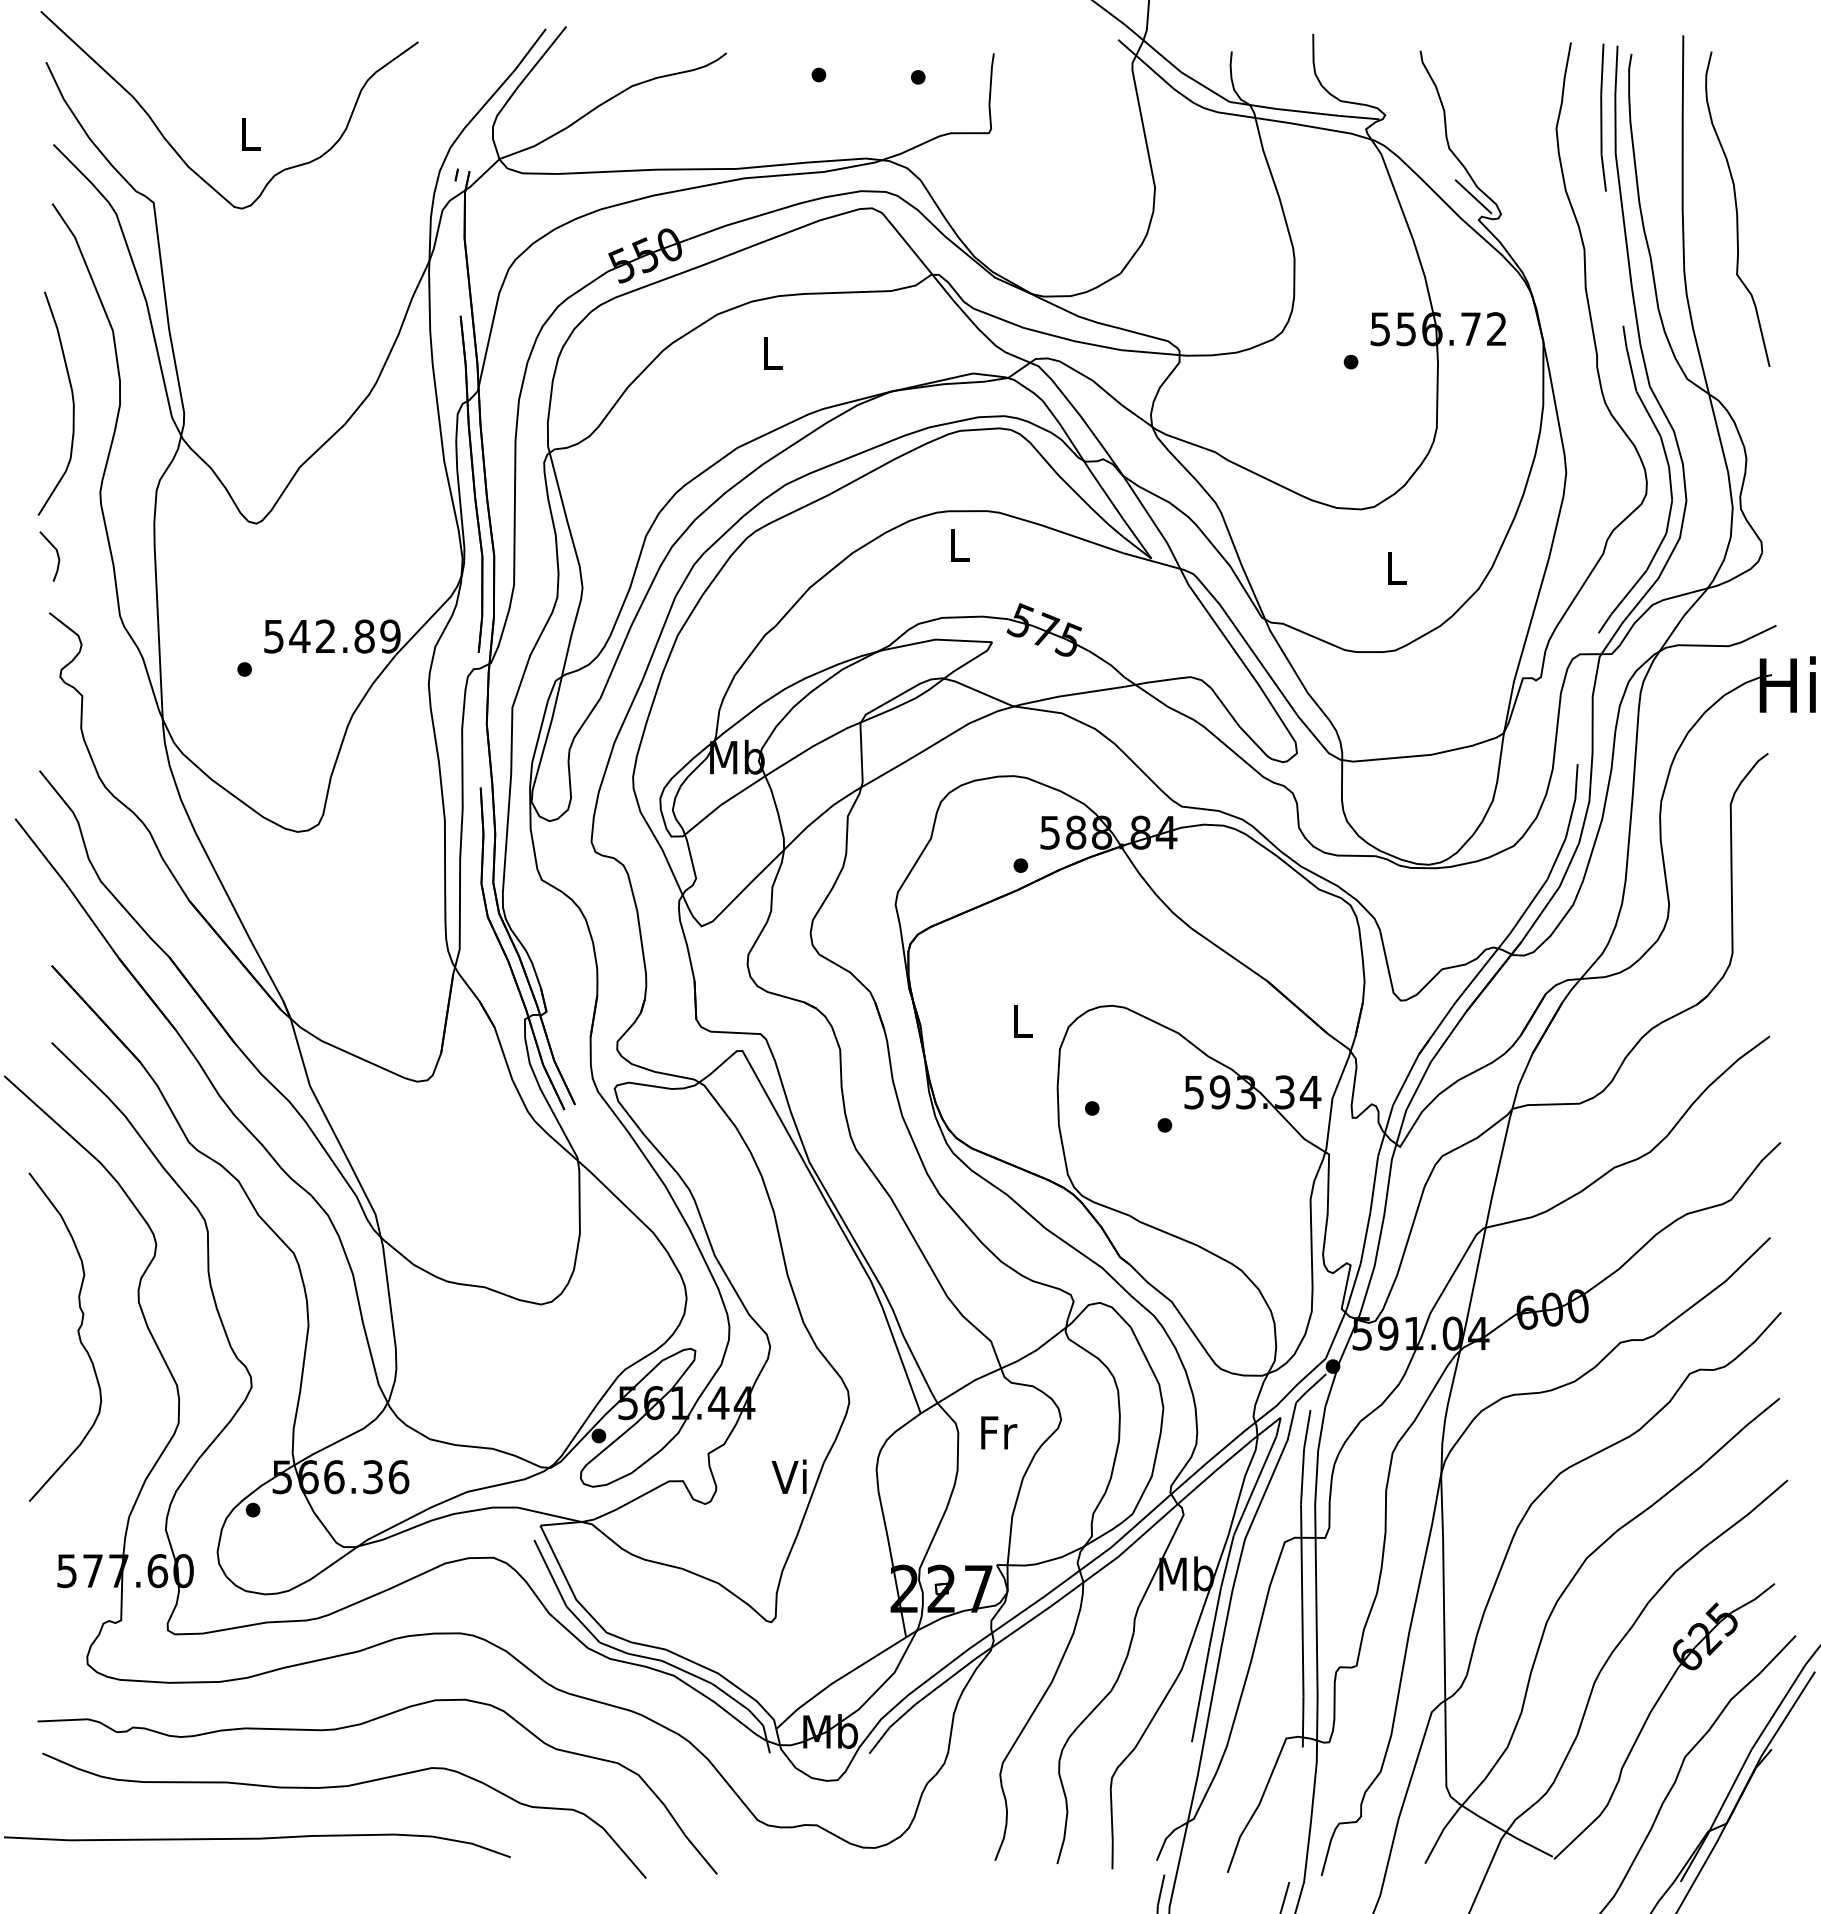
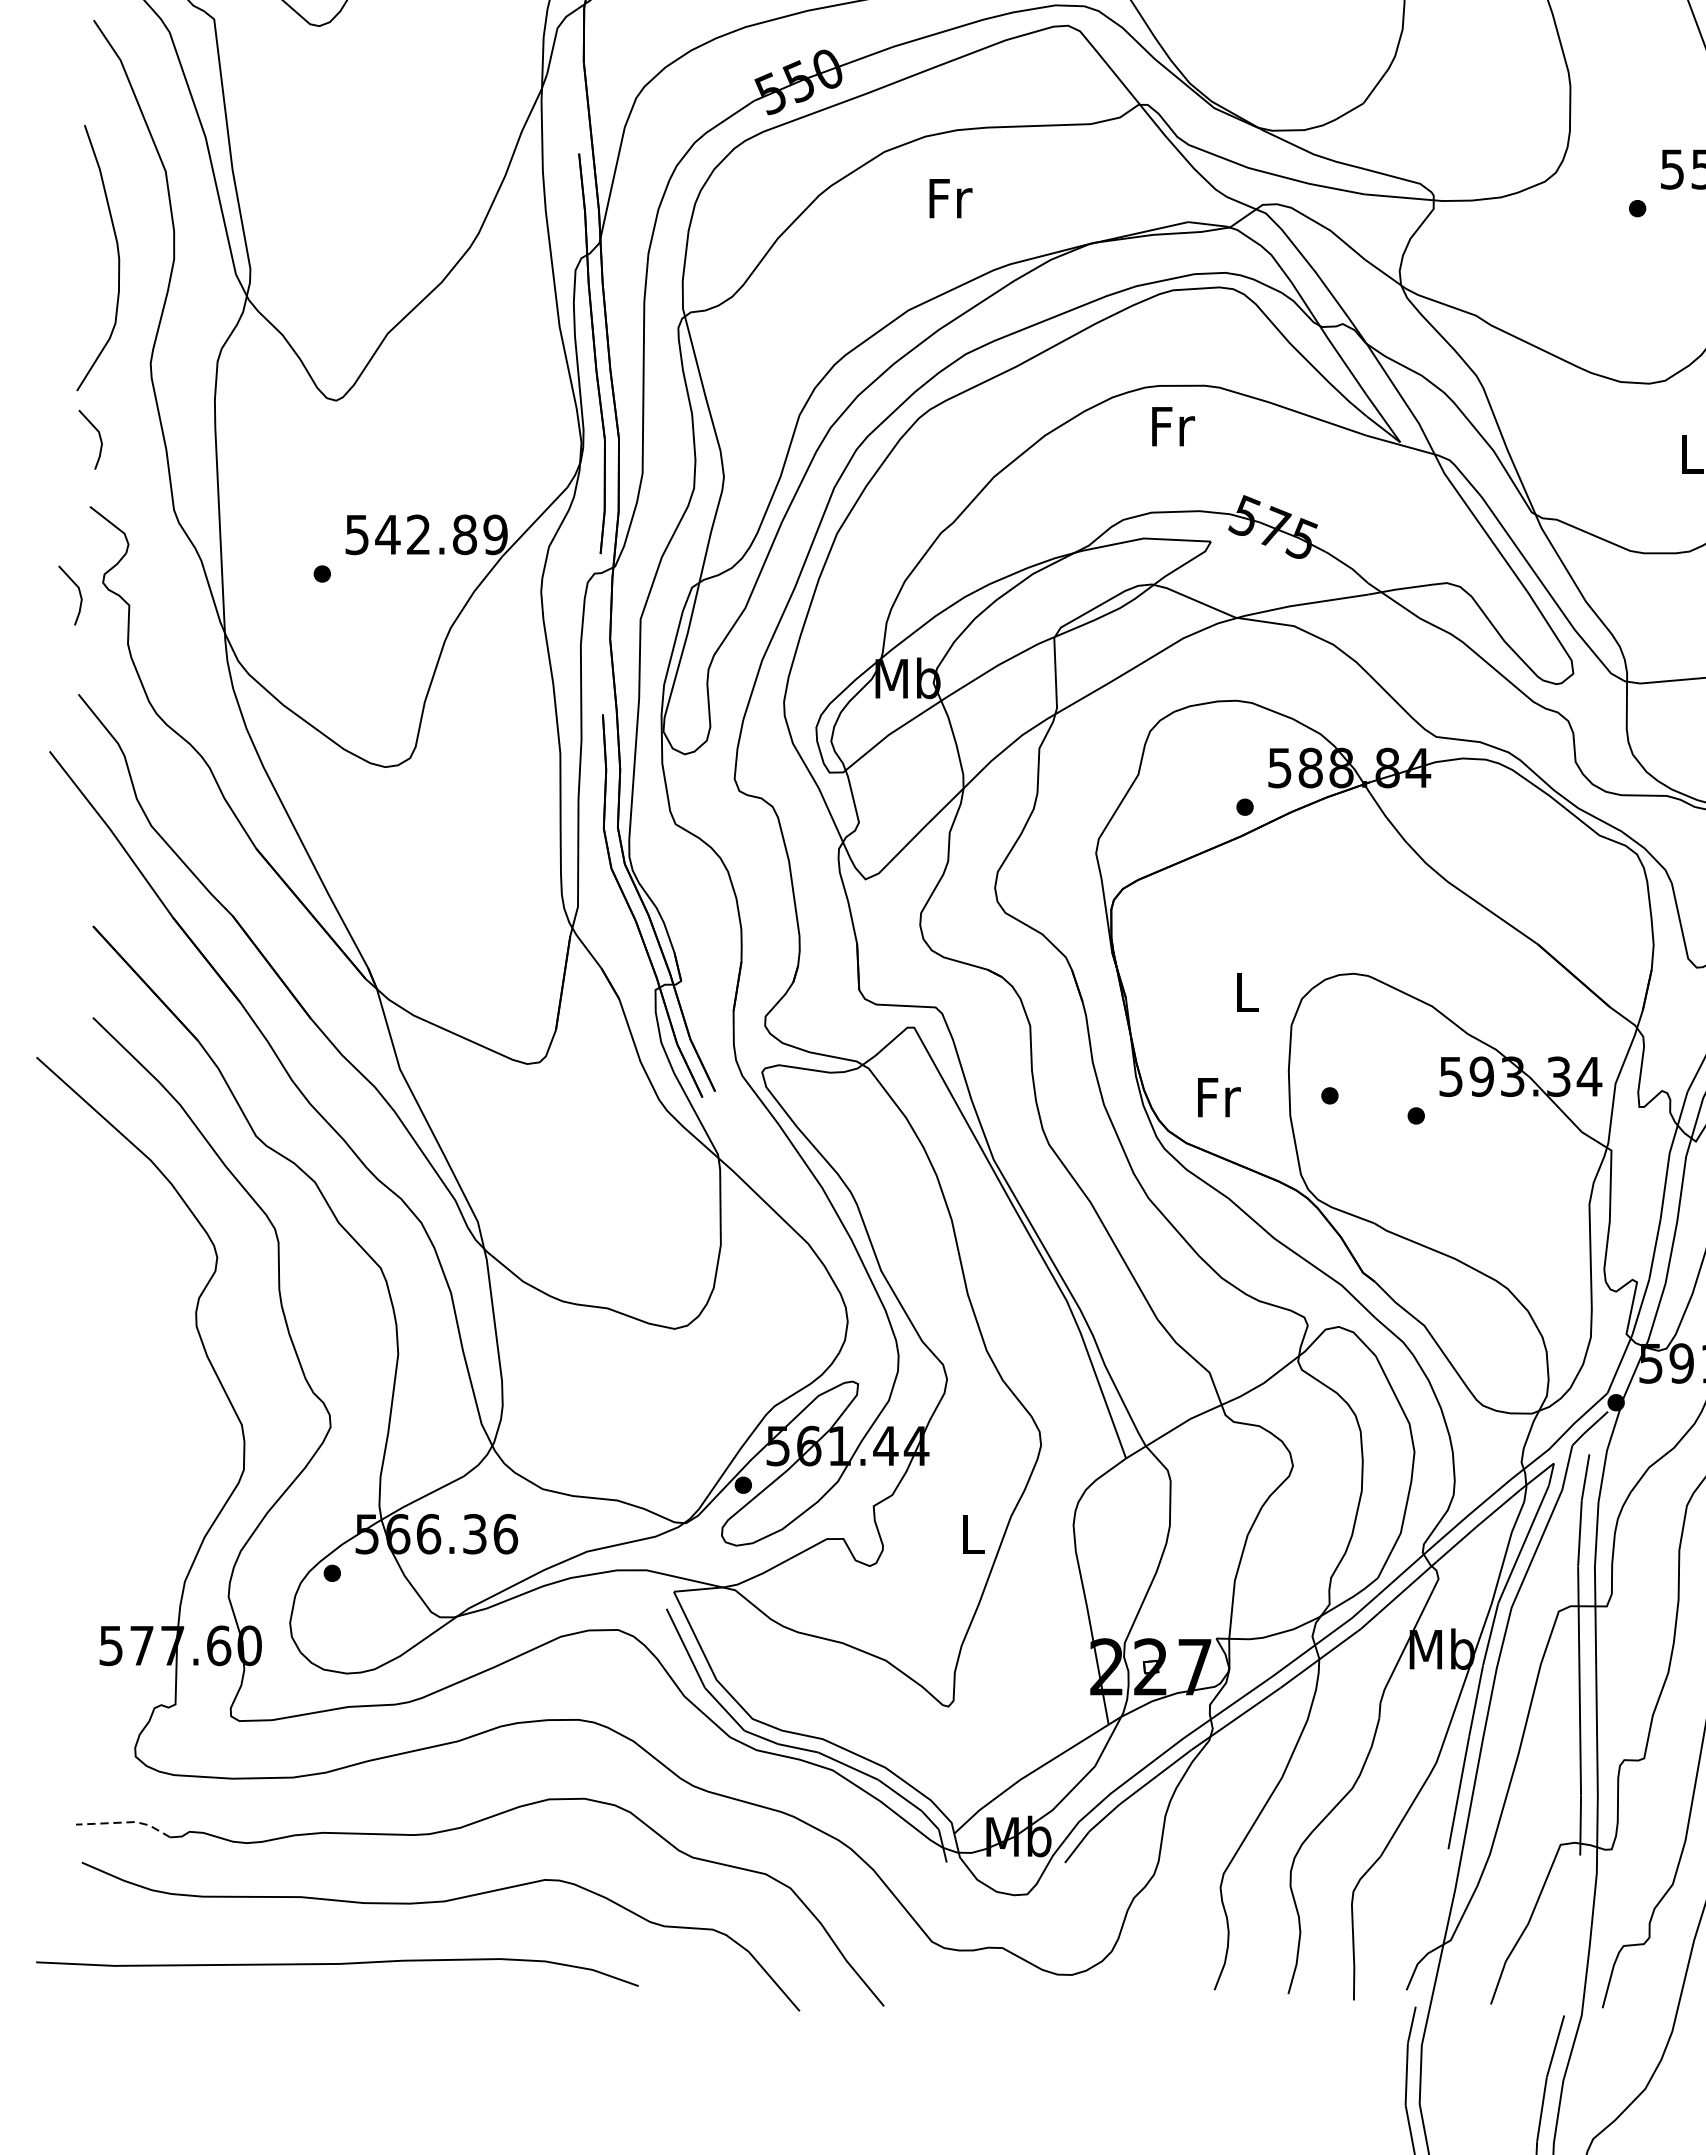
text: (773, 353) -> (950, 198), L -> Fr
text: (960, 545) -> (1173, 426), L -> Fr
line: (39, 684) -> (78, 591), added
curve: (77, 1332) -> (123, 1362), removed
text: (999, 1432) -> (1219, 1097), moved
text: (788, 1476) -> (968, 1533), Vi -> L
line: (80, 1719) -> (127, 1822), solid -> dashed

